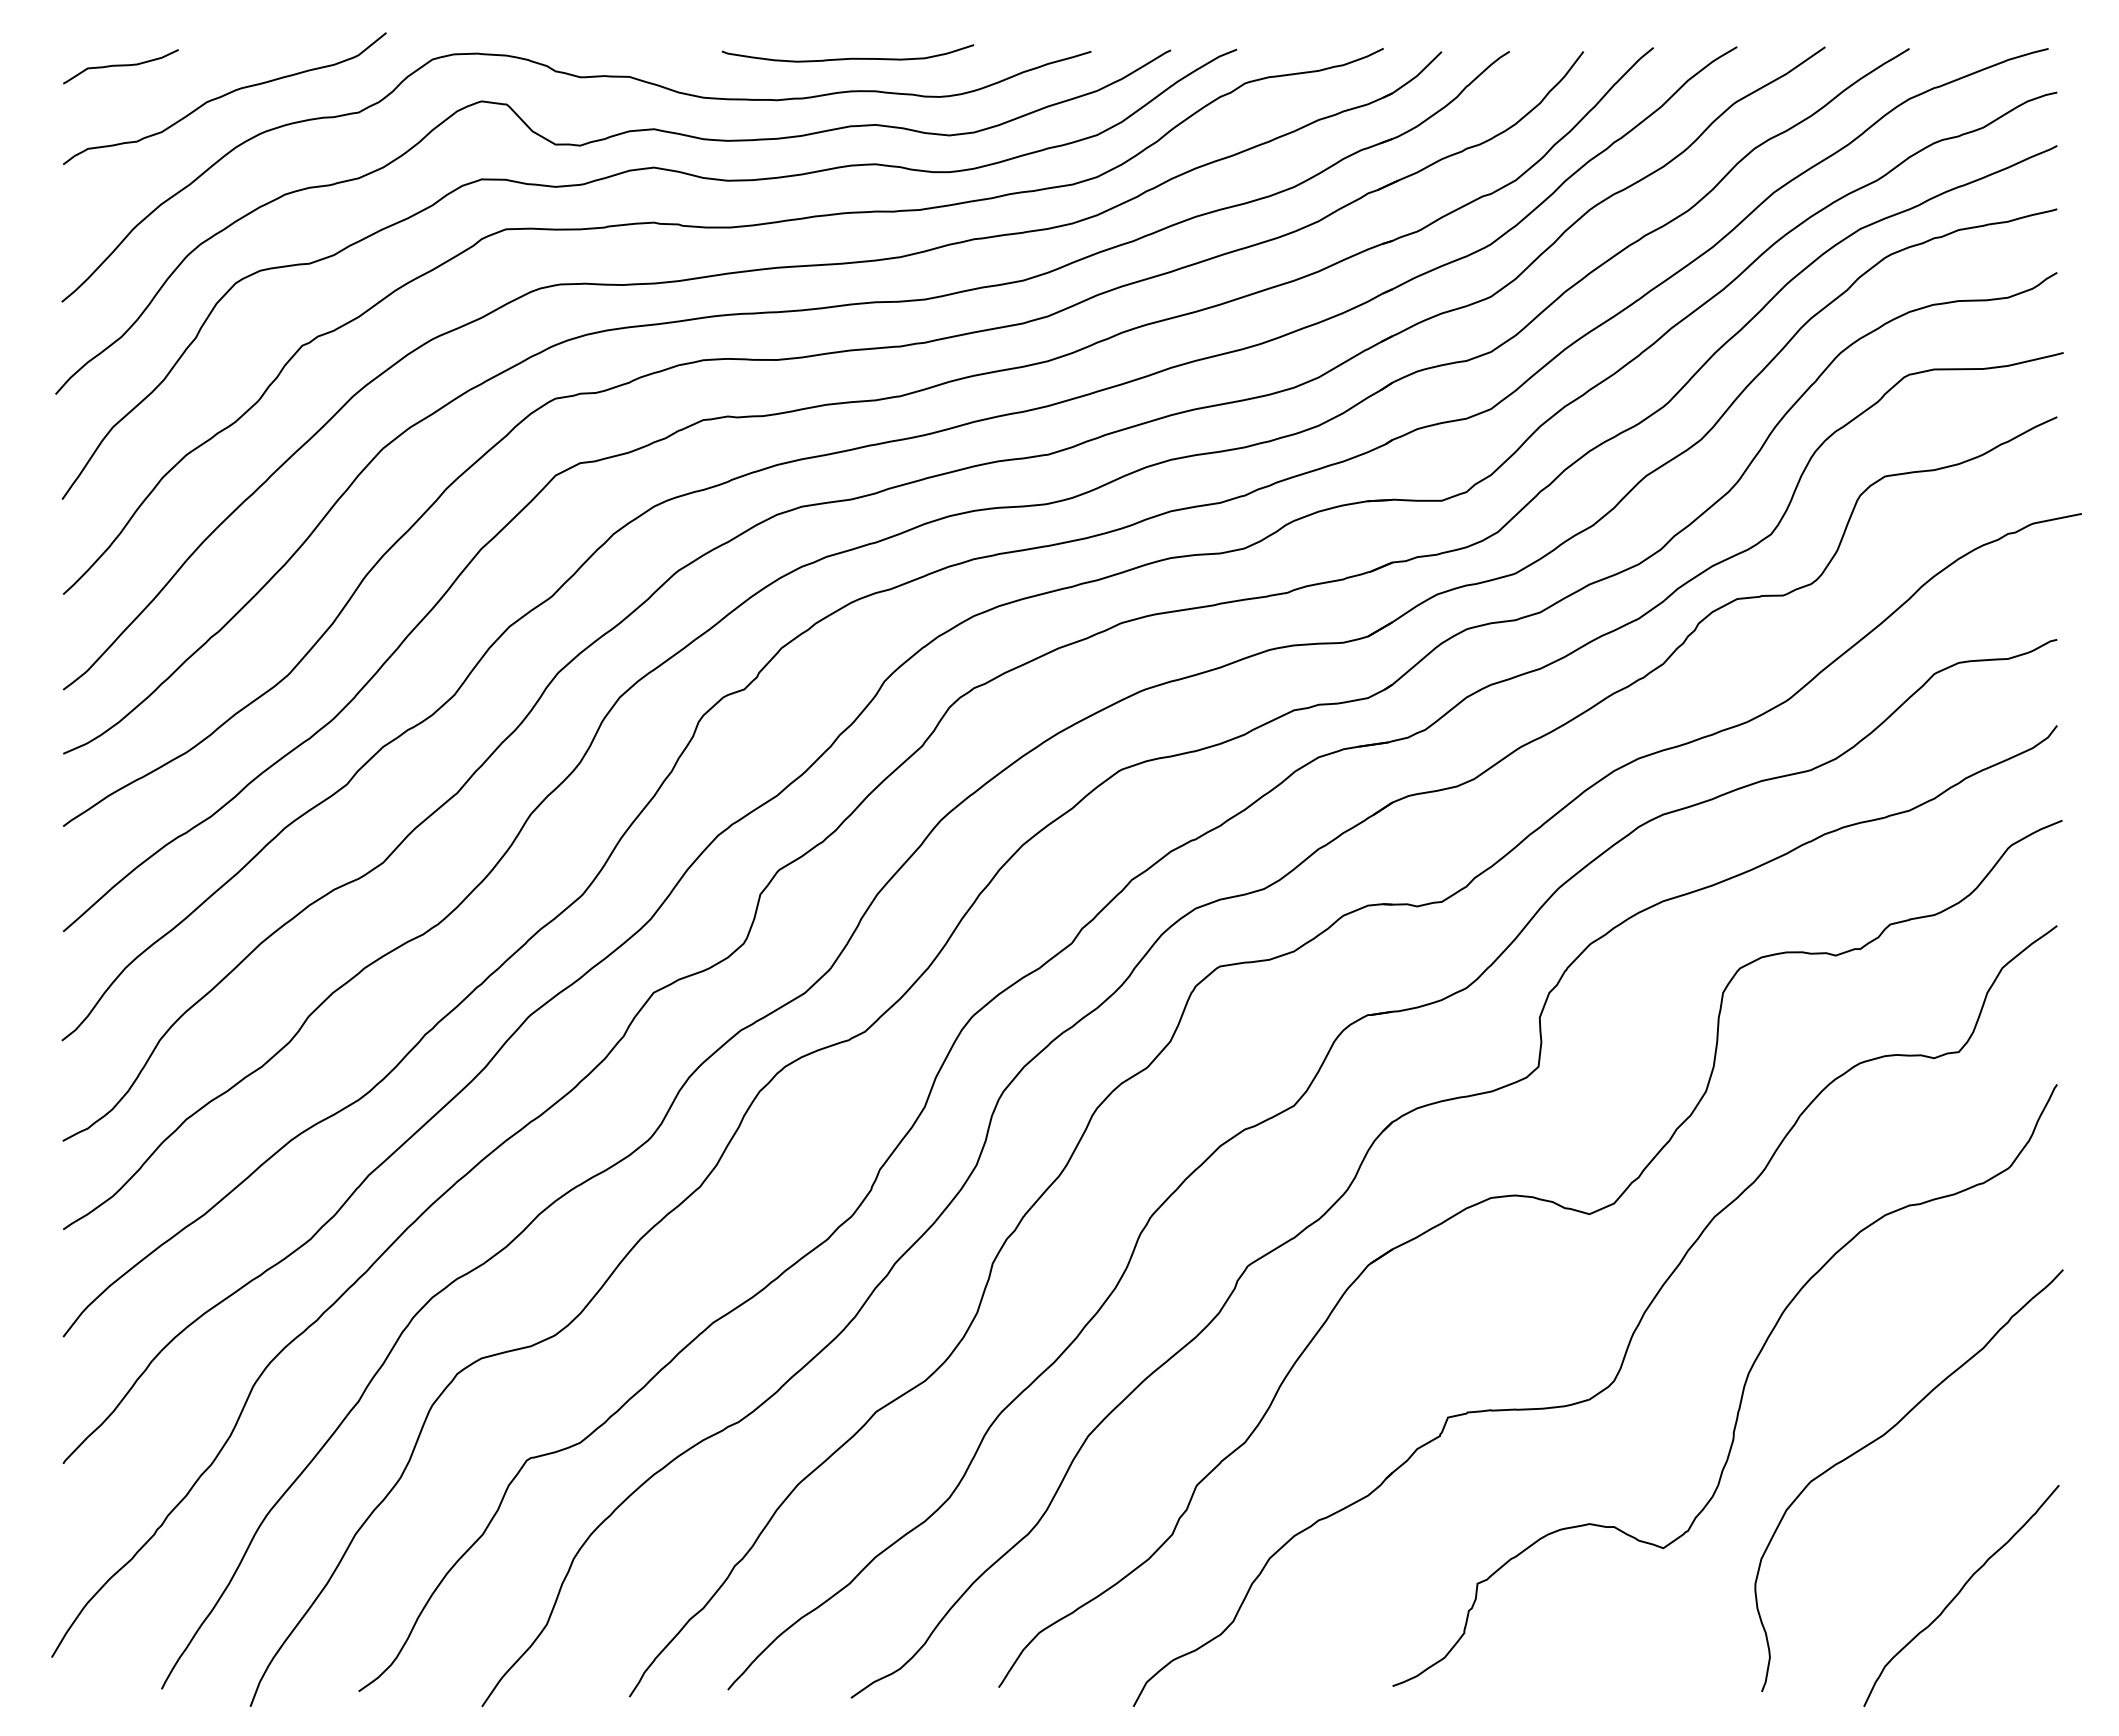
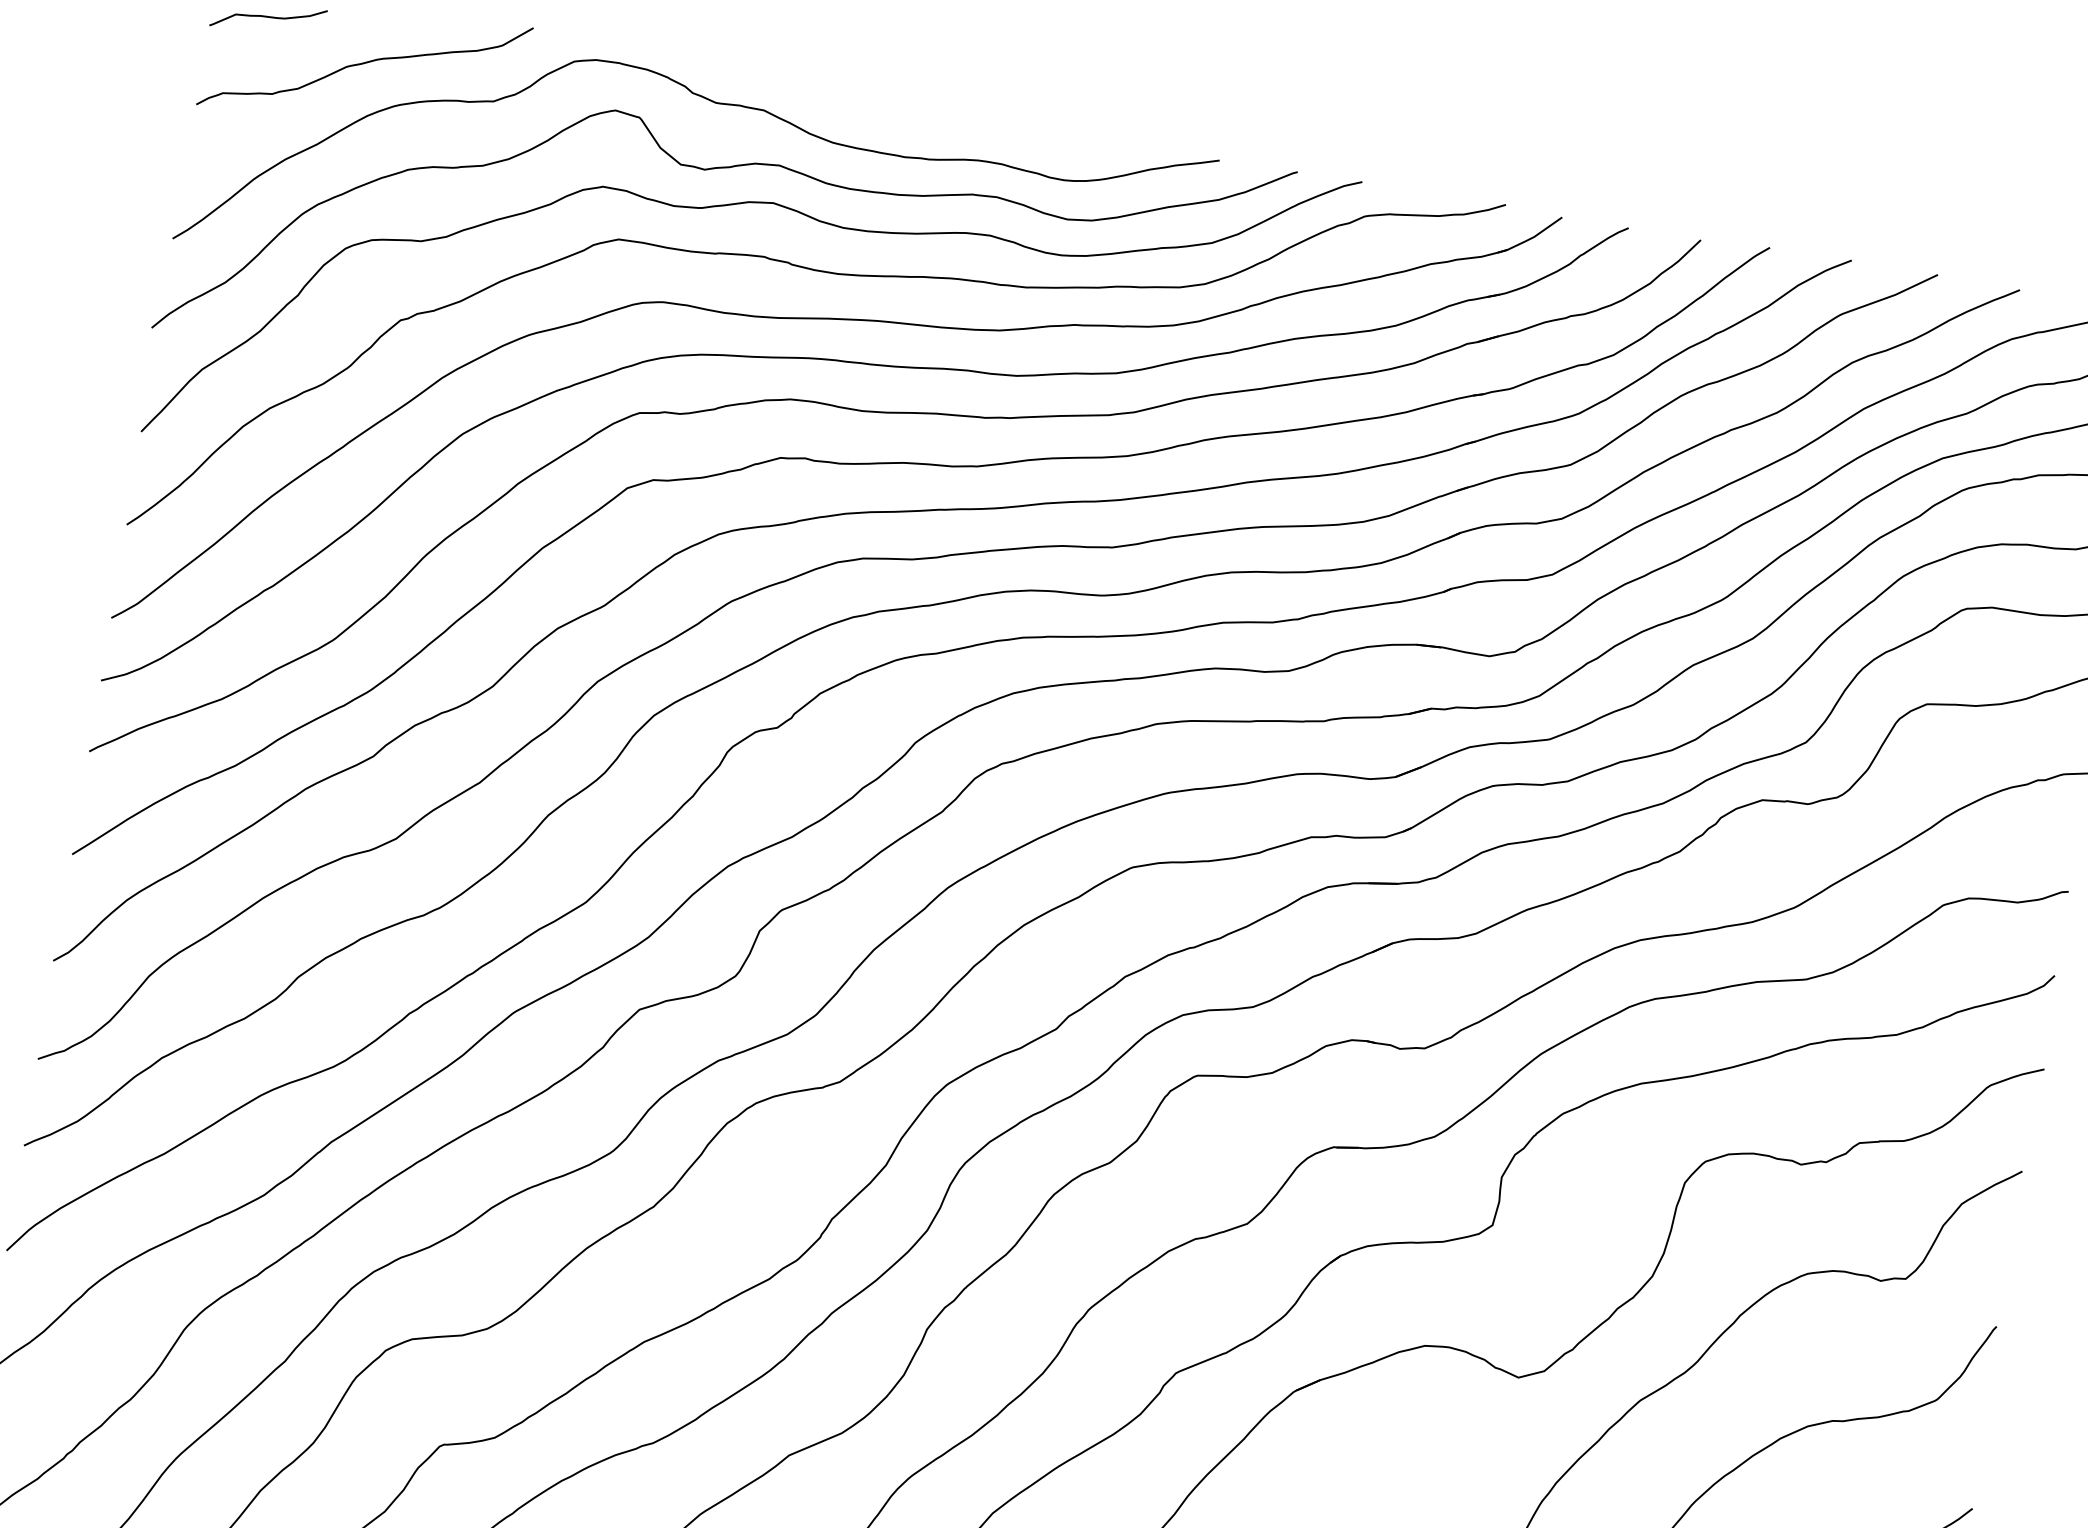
curve: (850, 57) -> (983, 127), removed

